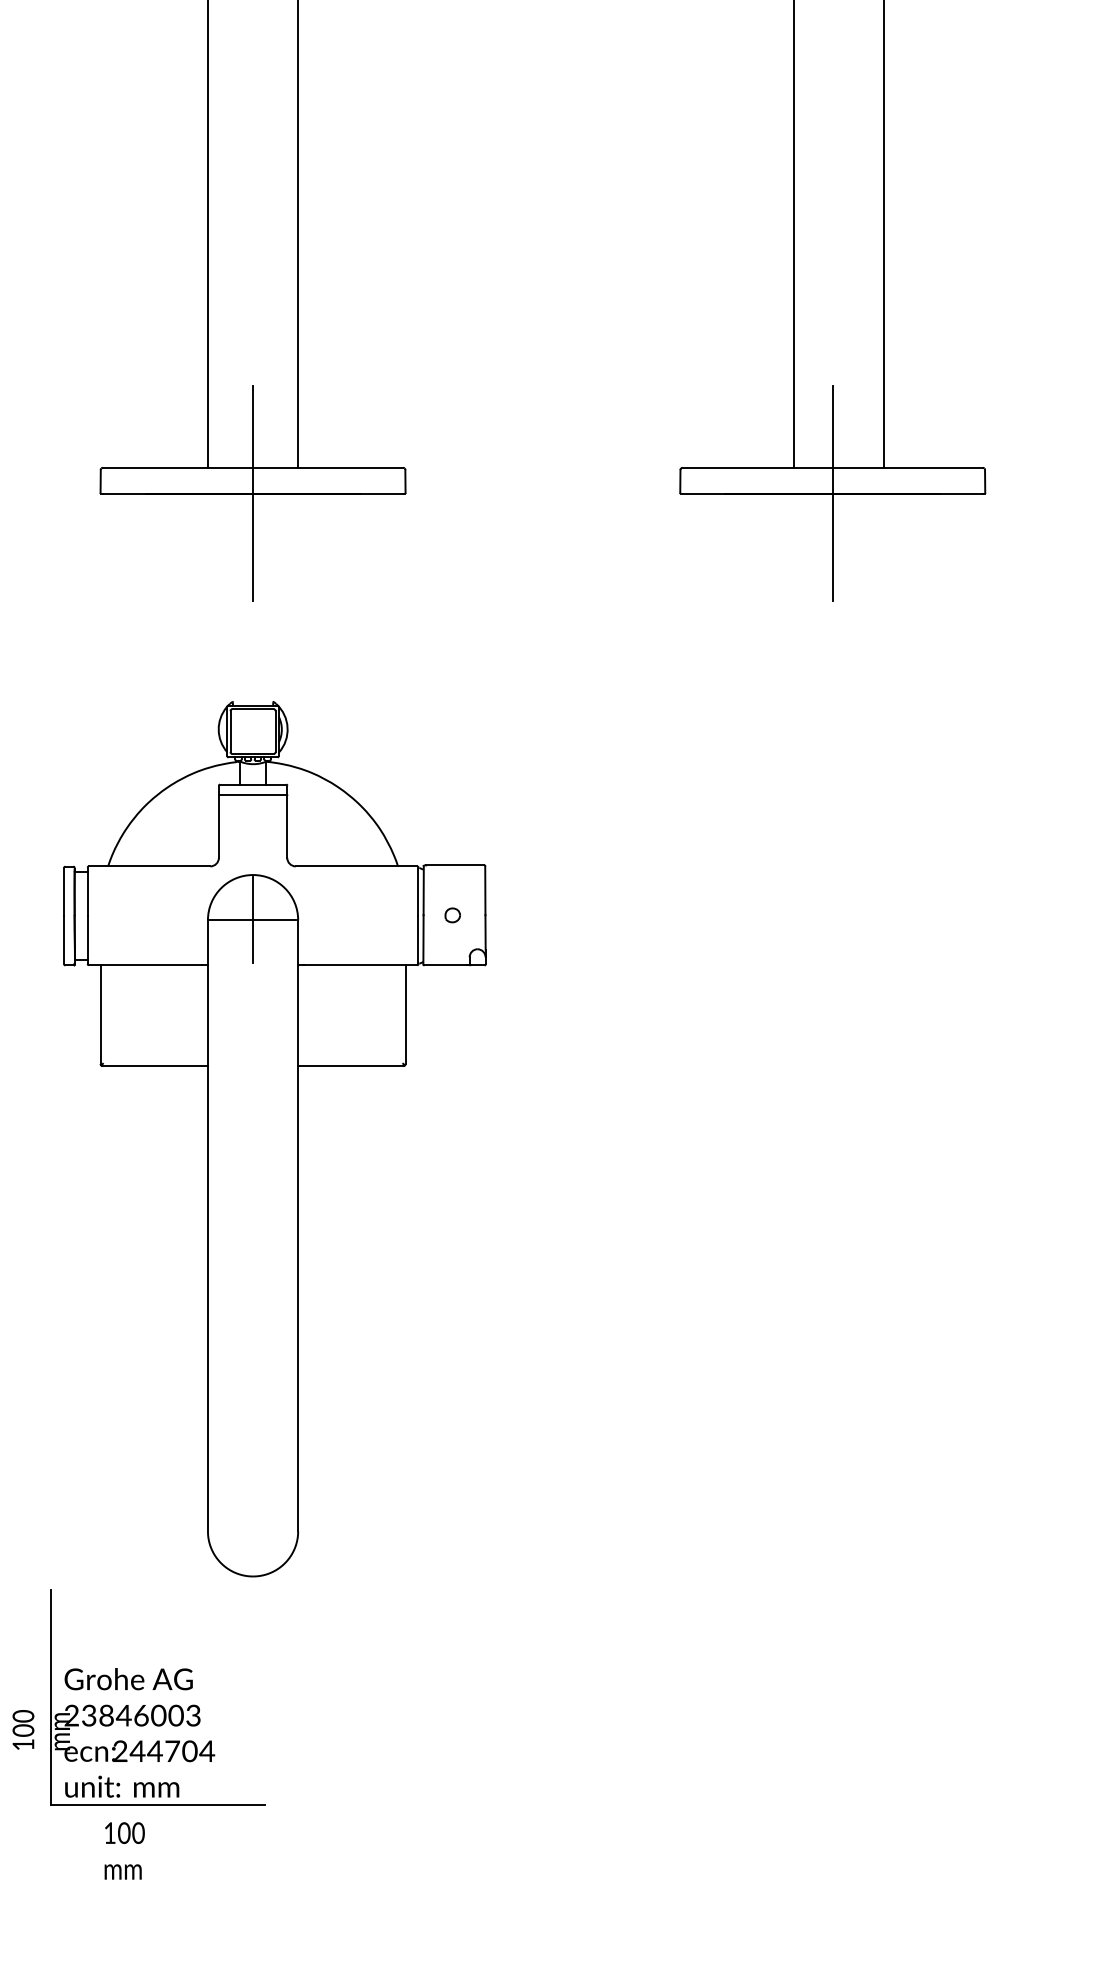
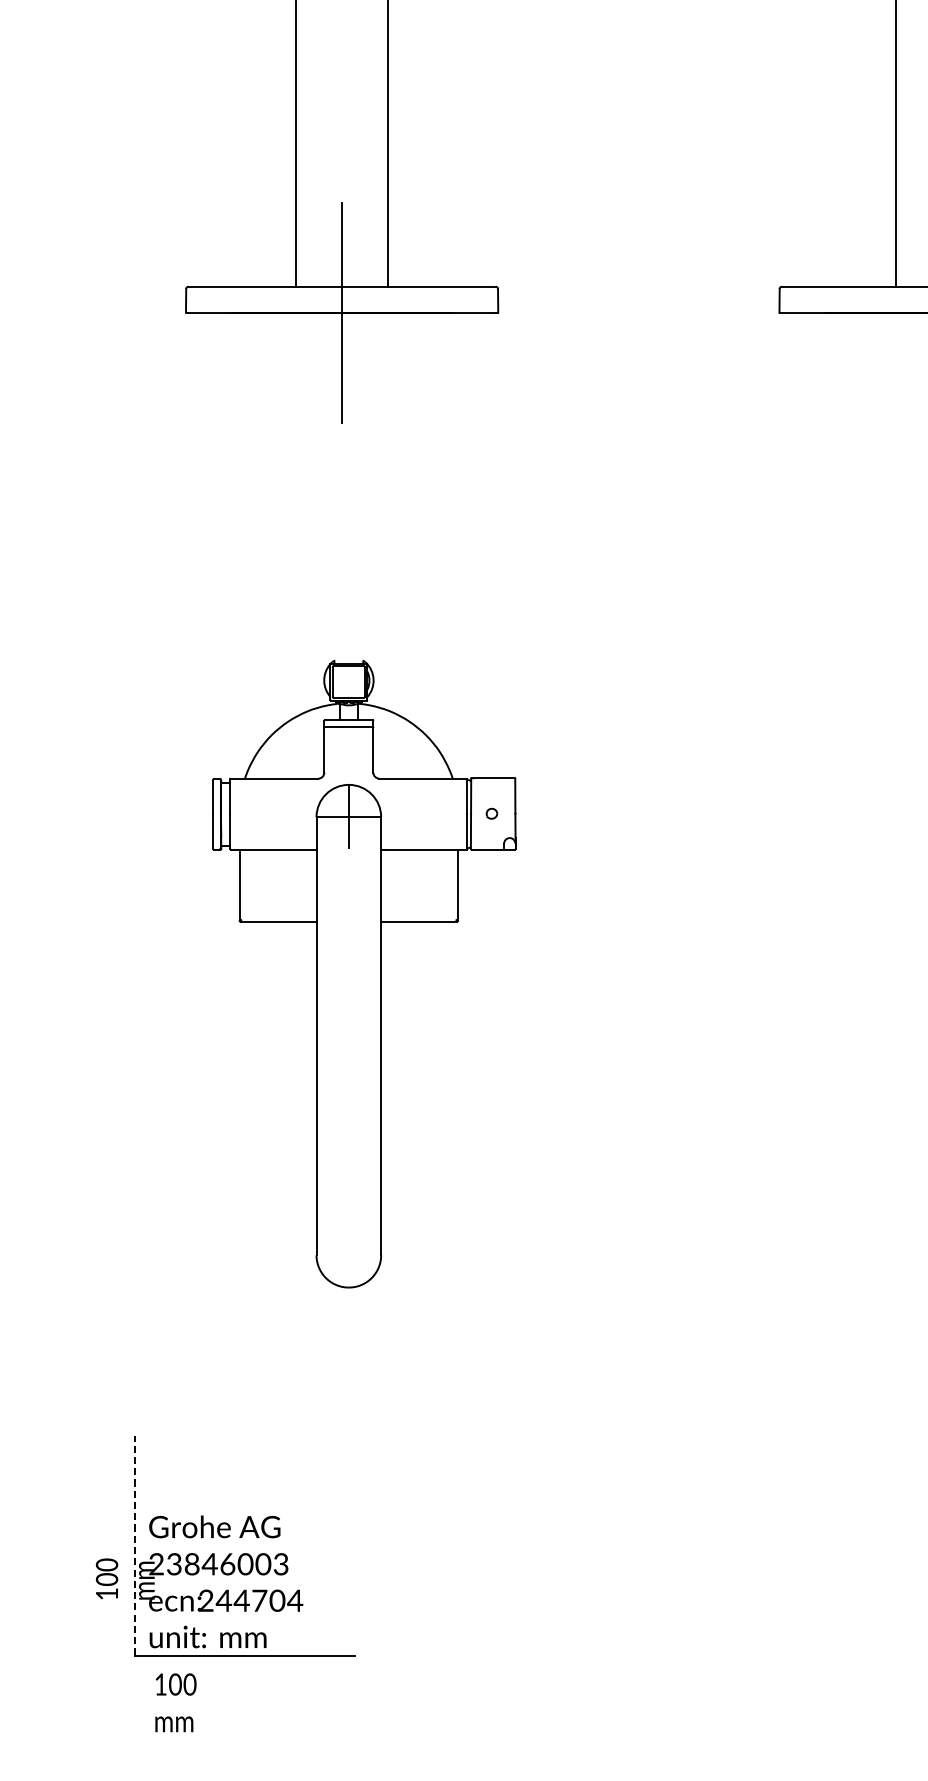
part: (274, 1139) -> (364, 974), size x0.7
line: (50, 1696) -> (134, 1544), solid -> dashed
text: (124, 1850) -> (175, 1702), moved

